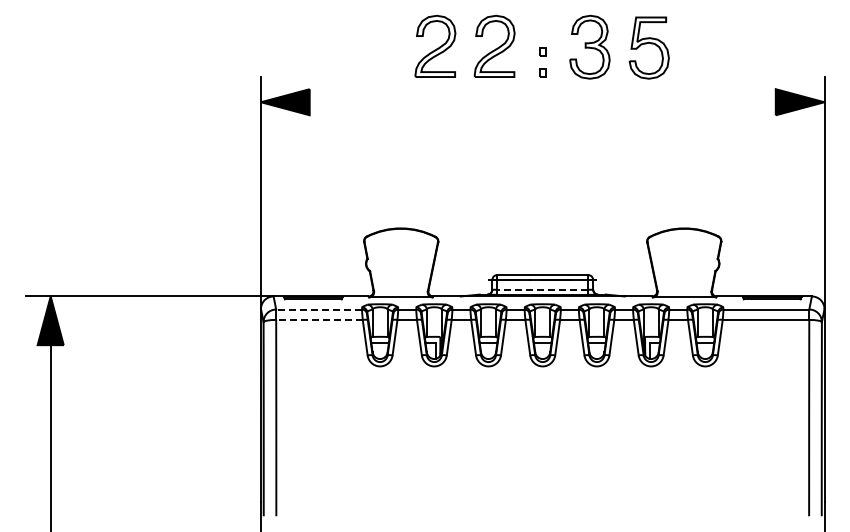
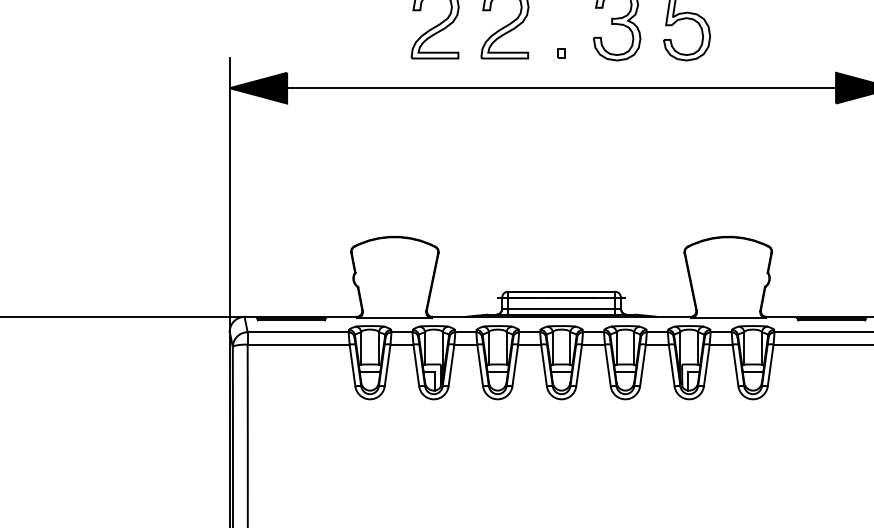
part: (542, 51) -> (561, 28), removed
line: (542, 102) -> (561, 88), added
line: (542, 289) -> (561, 308), dashed -> solid
line: (319, 309) -> (298, 332), dashed -> solid
line: (318, 319) -> (297, 344), dashed -> solid

